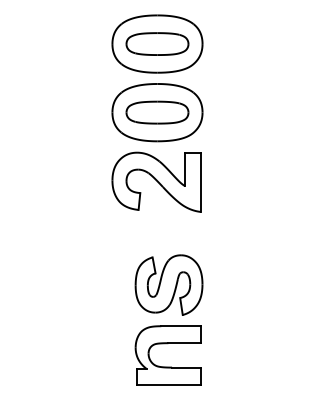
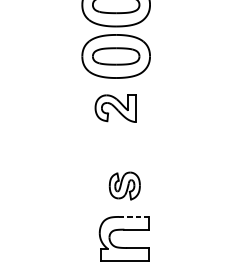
part: (156, 181) -> (115, 108), size x0.6
part: (168, 284) -> (124, 185), size x0.6
line: (181, 326) -> (134, 217), solid -> dashed

